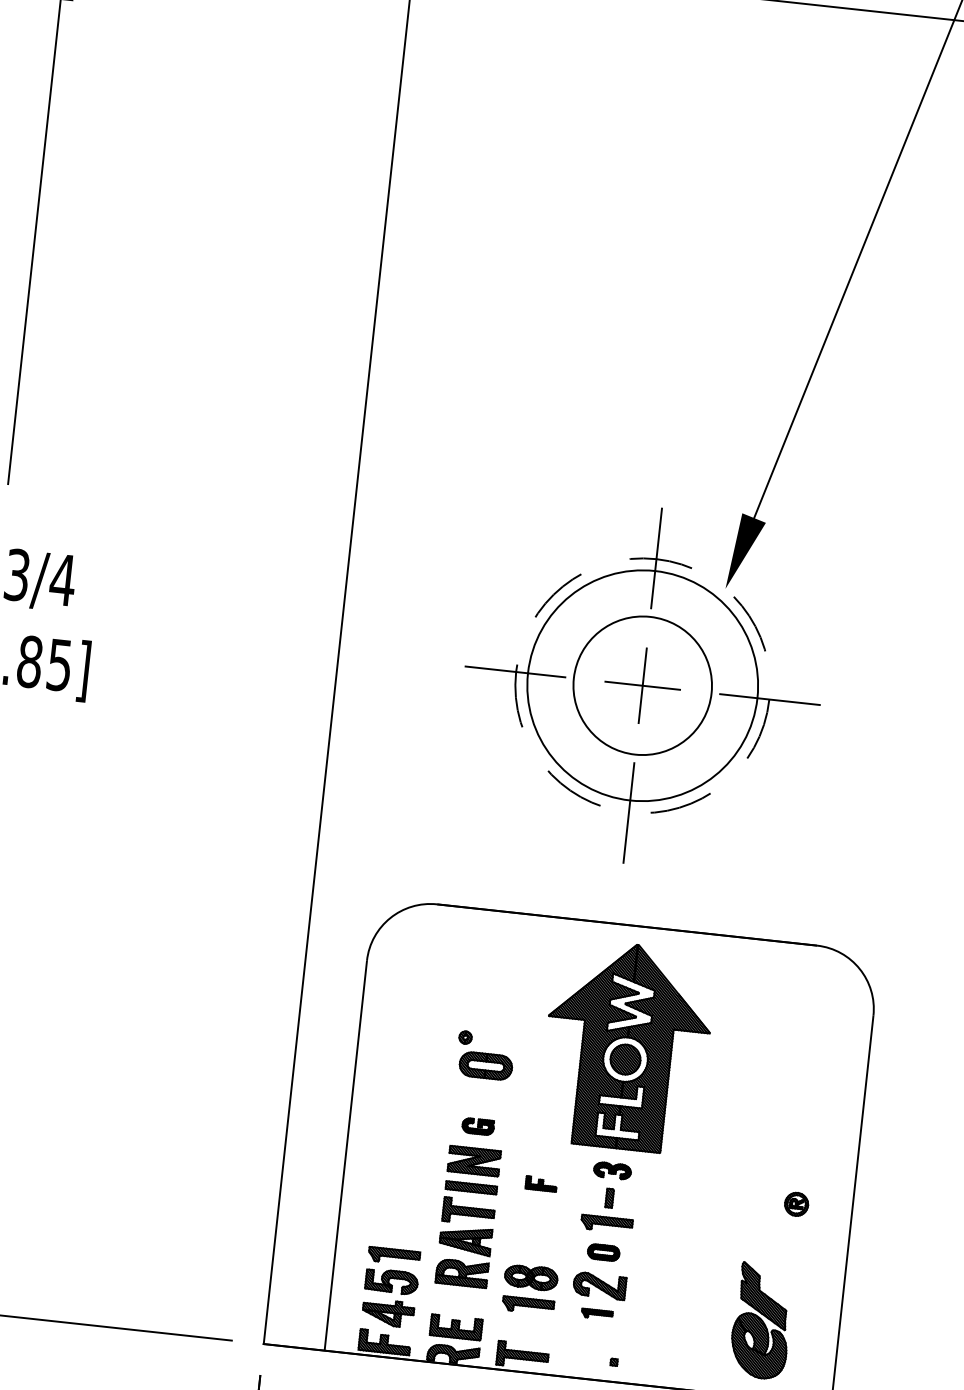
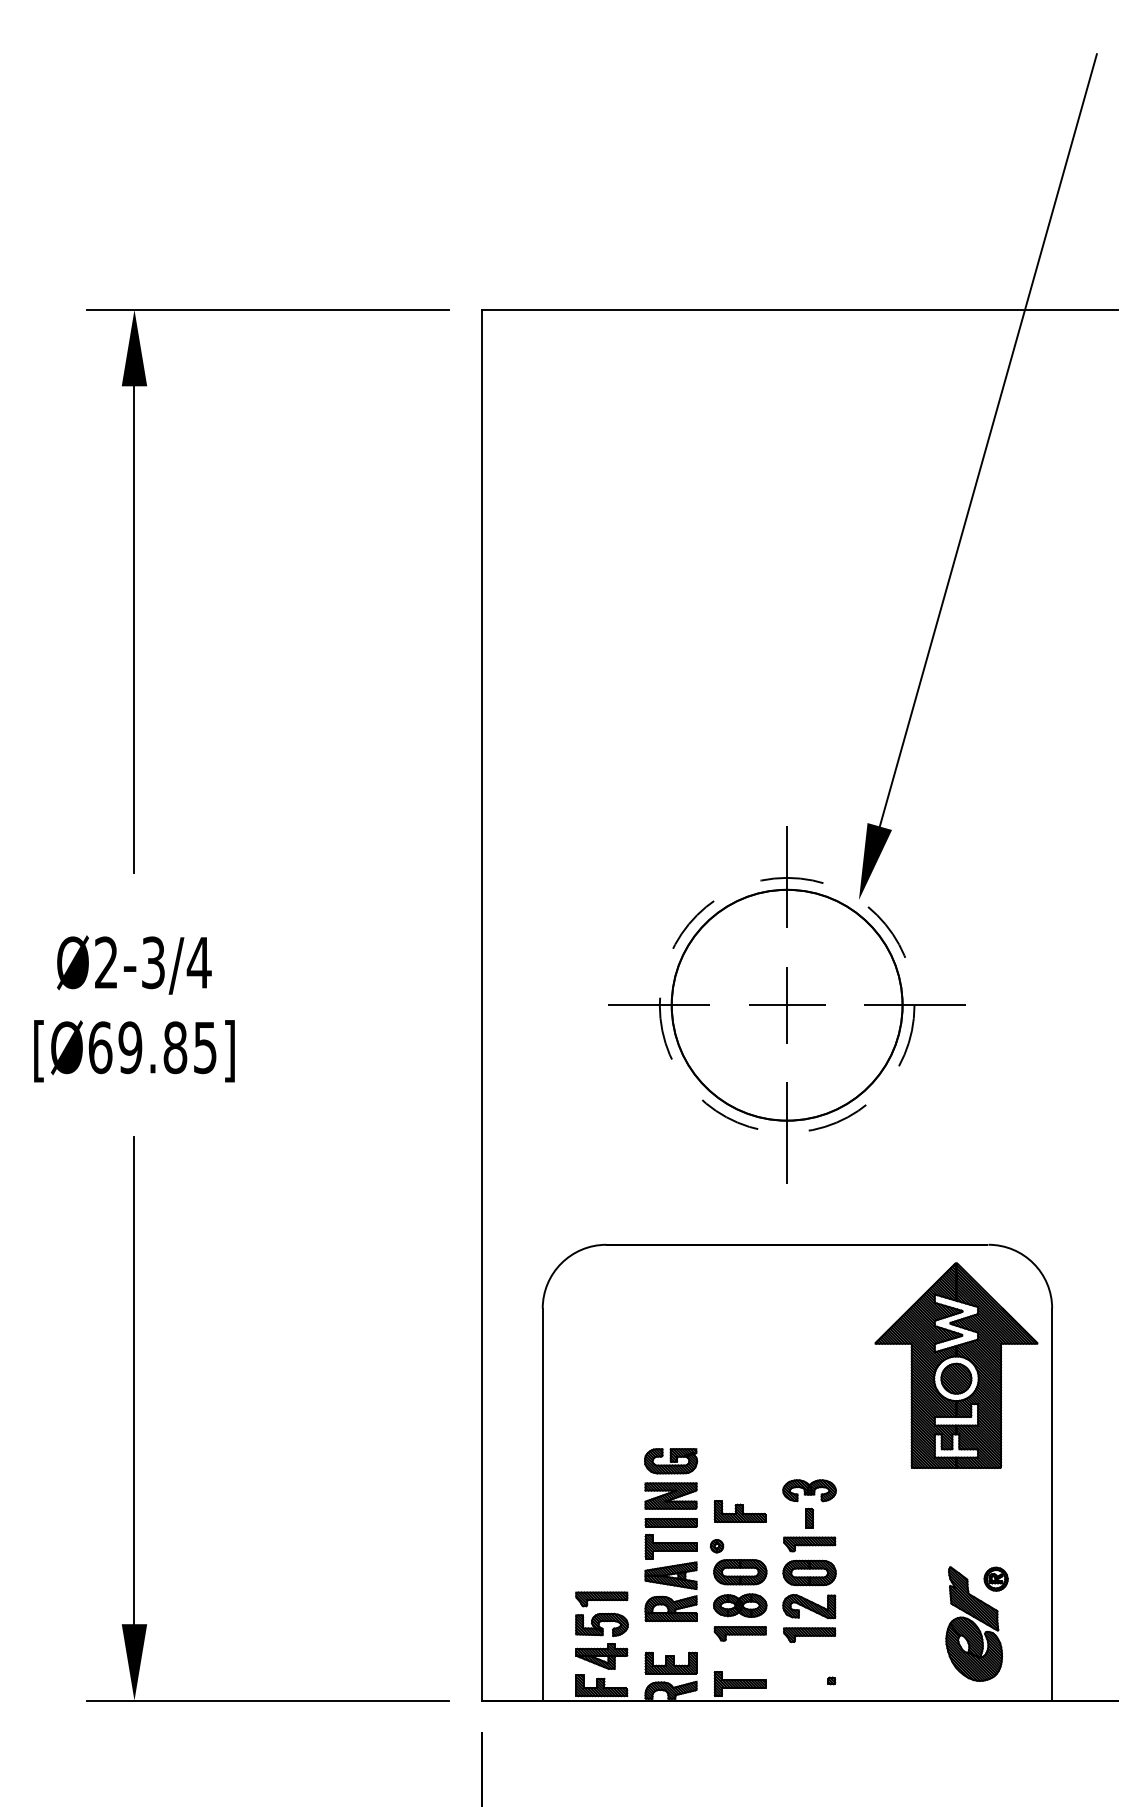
circle: (642, 684) -> (786, 1004), size x1.67
part: (627, 1046) -> (956, 1365), moved
part: (485, 1056) -> (738, 1562), moved
part: (478, 1126) -> (671, 1461), size x1.67
part: (612, 1170) -> (809, 1490), size x1.43
part: (540, 1183) -> (739, 1511), size x1.67
part: (796, 1203) -> (995, 1578), moved
part: (603, 1252) -> (809, 1572), size x1.67
part: (596, 1313) -> (809, 1634), size x1.67

